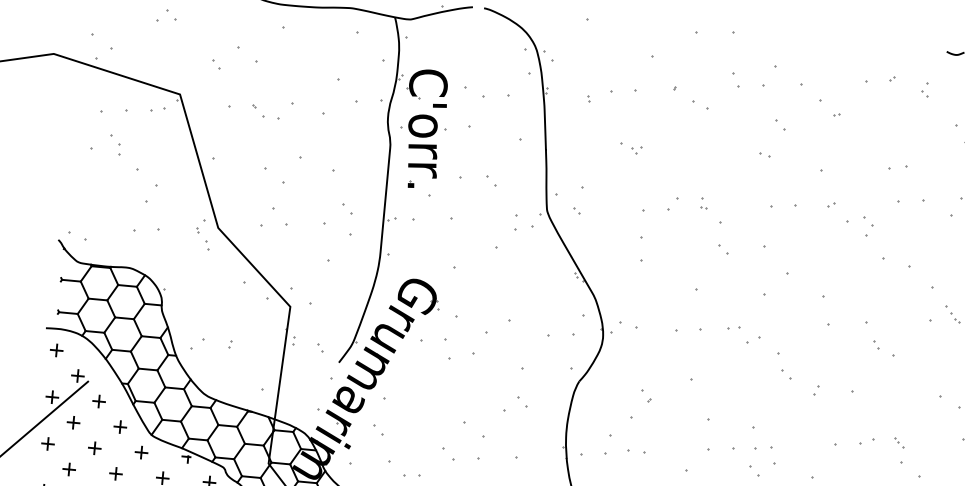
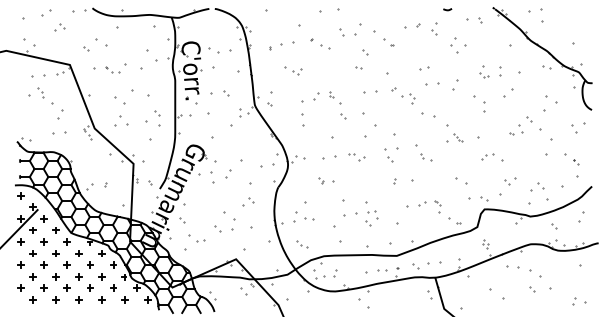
part: (925, 89) -> (434, 28), size x1.67
part: (631, 147) -> (293, 70), size x1.67
part: (480, 344) -> (228, 173), size x0.62
part: (783, 366) -> (388, 155), moved
part: (647, 396) -> (321, 180), moved

